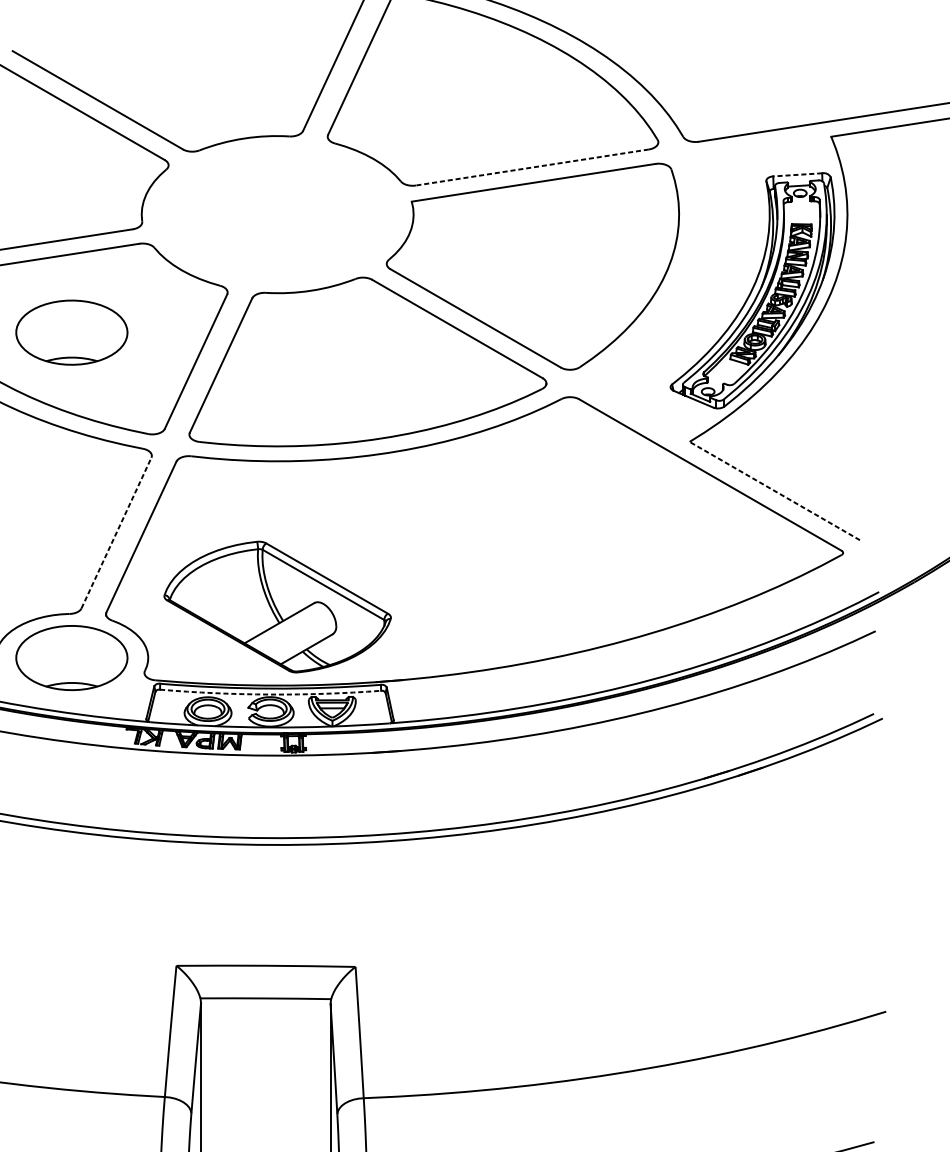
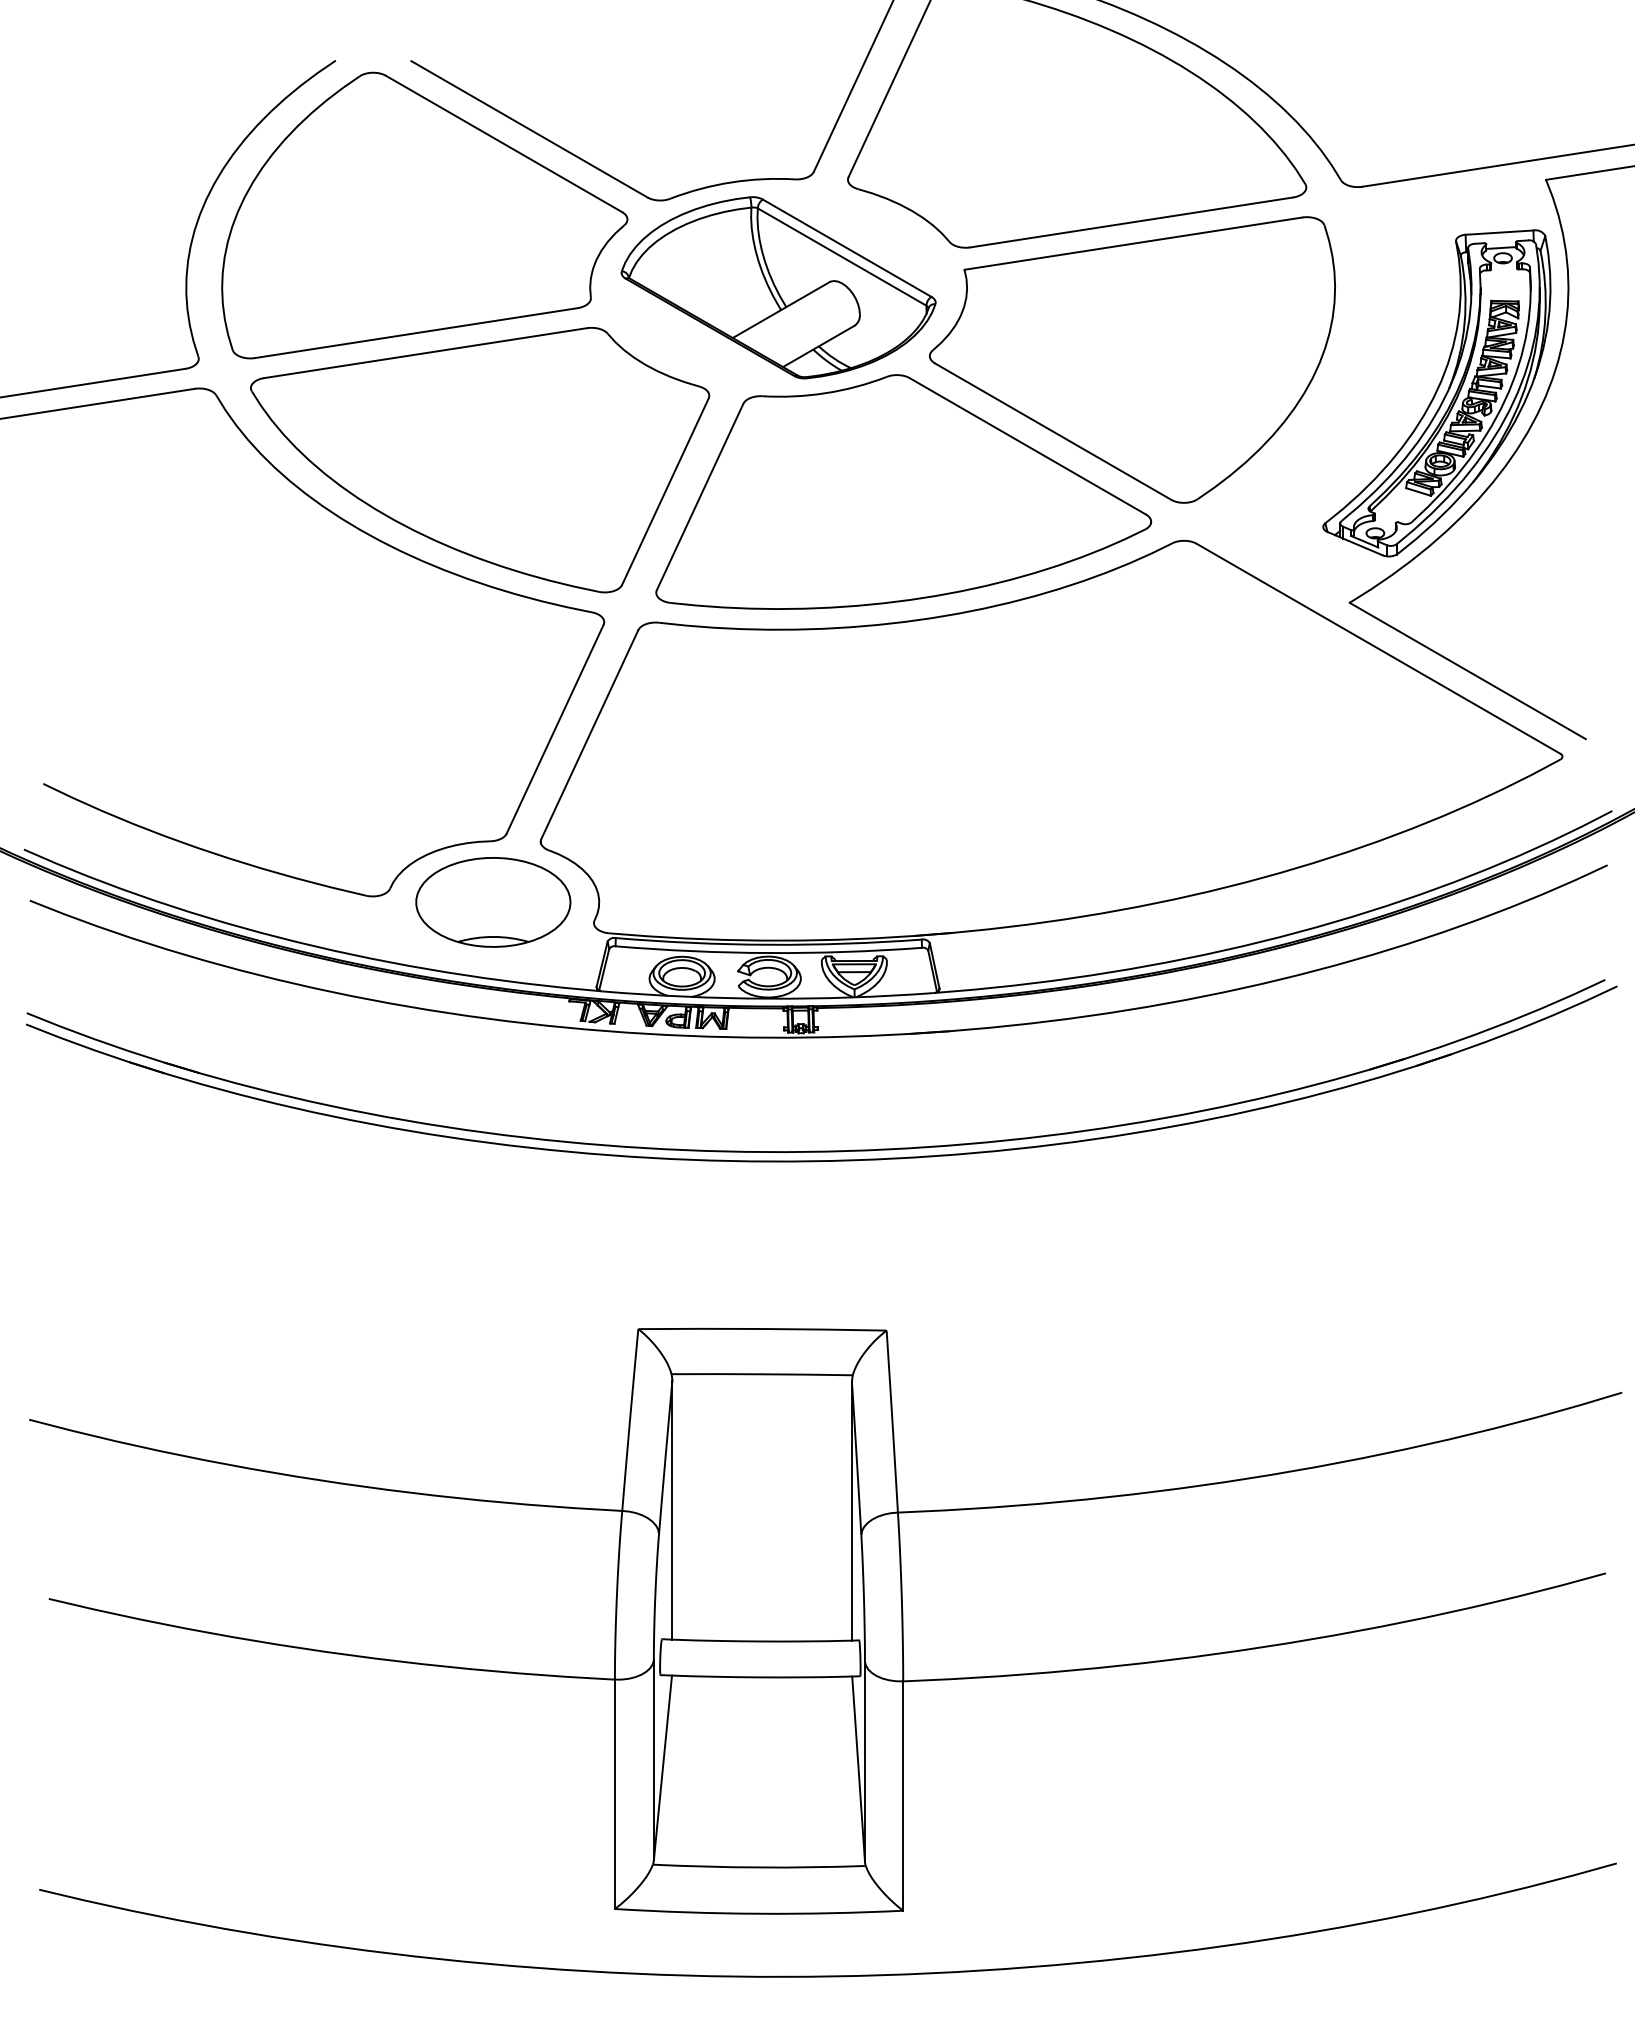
line: (532, 167) -> (1131, 222), dashed -> solid
line: (797, 174) -> (1499, 232), dashed -> solid
part: (71, 332) -> (493, 451), removed
line: (774, 490) -> (1467, 670), dashed -> solid
line: (116, 532) -> (555, 728), dashed -> solid
part: (277, 606) -> (778, 287), moved
arc: (270, 694) -> (768, 953), dashed -> solid

